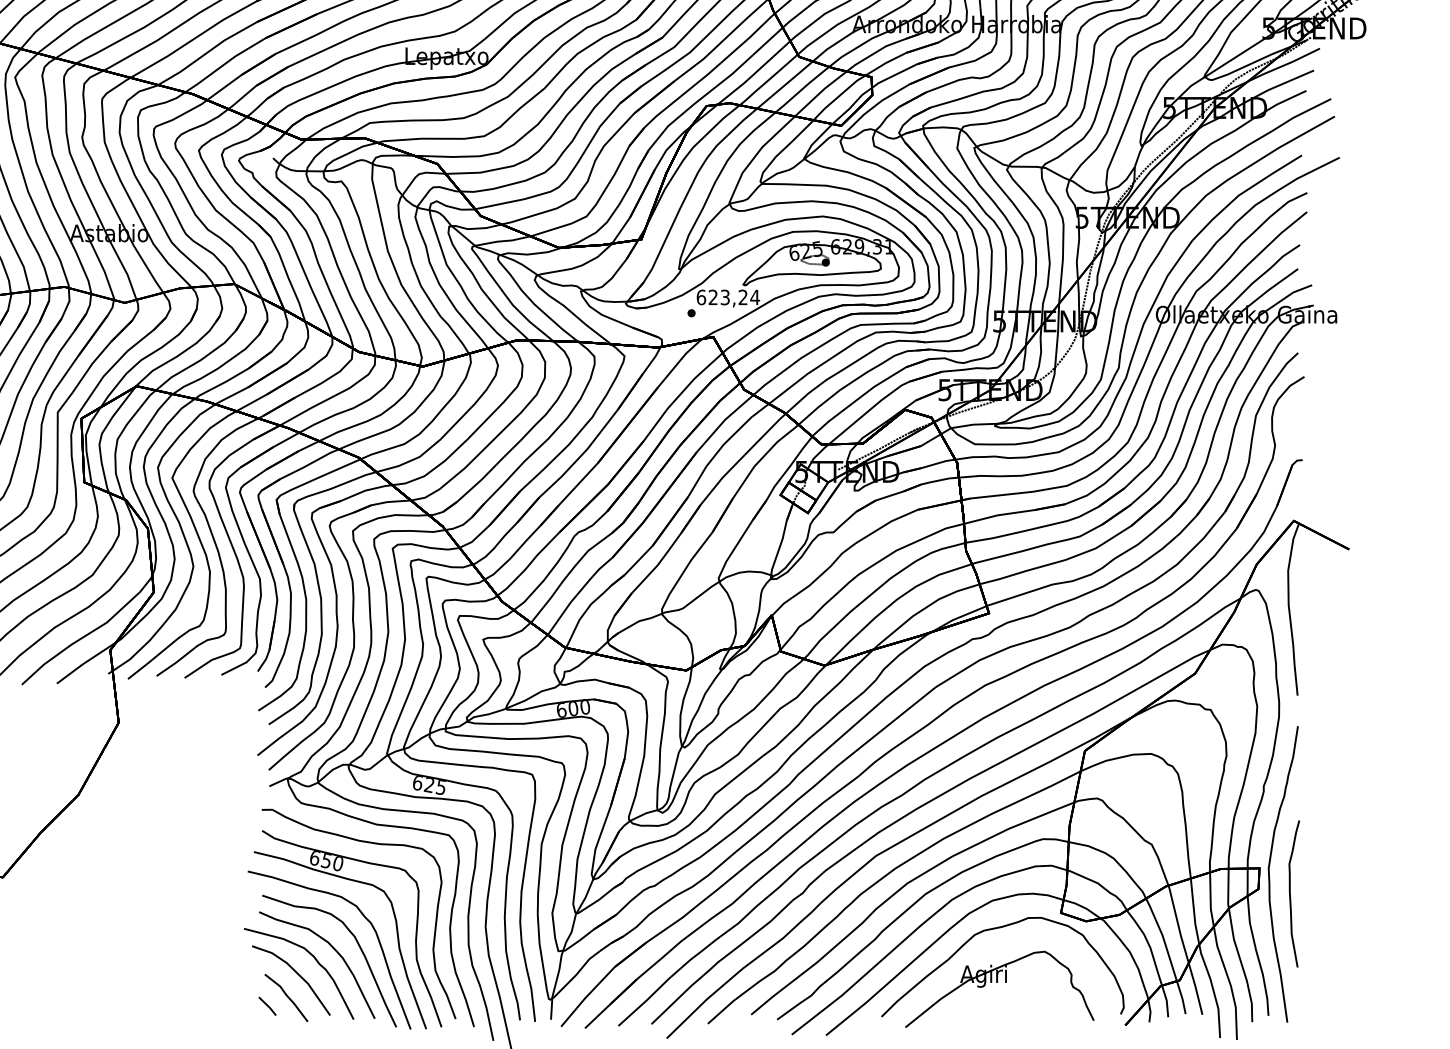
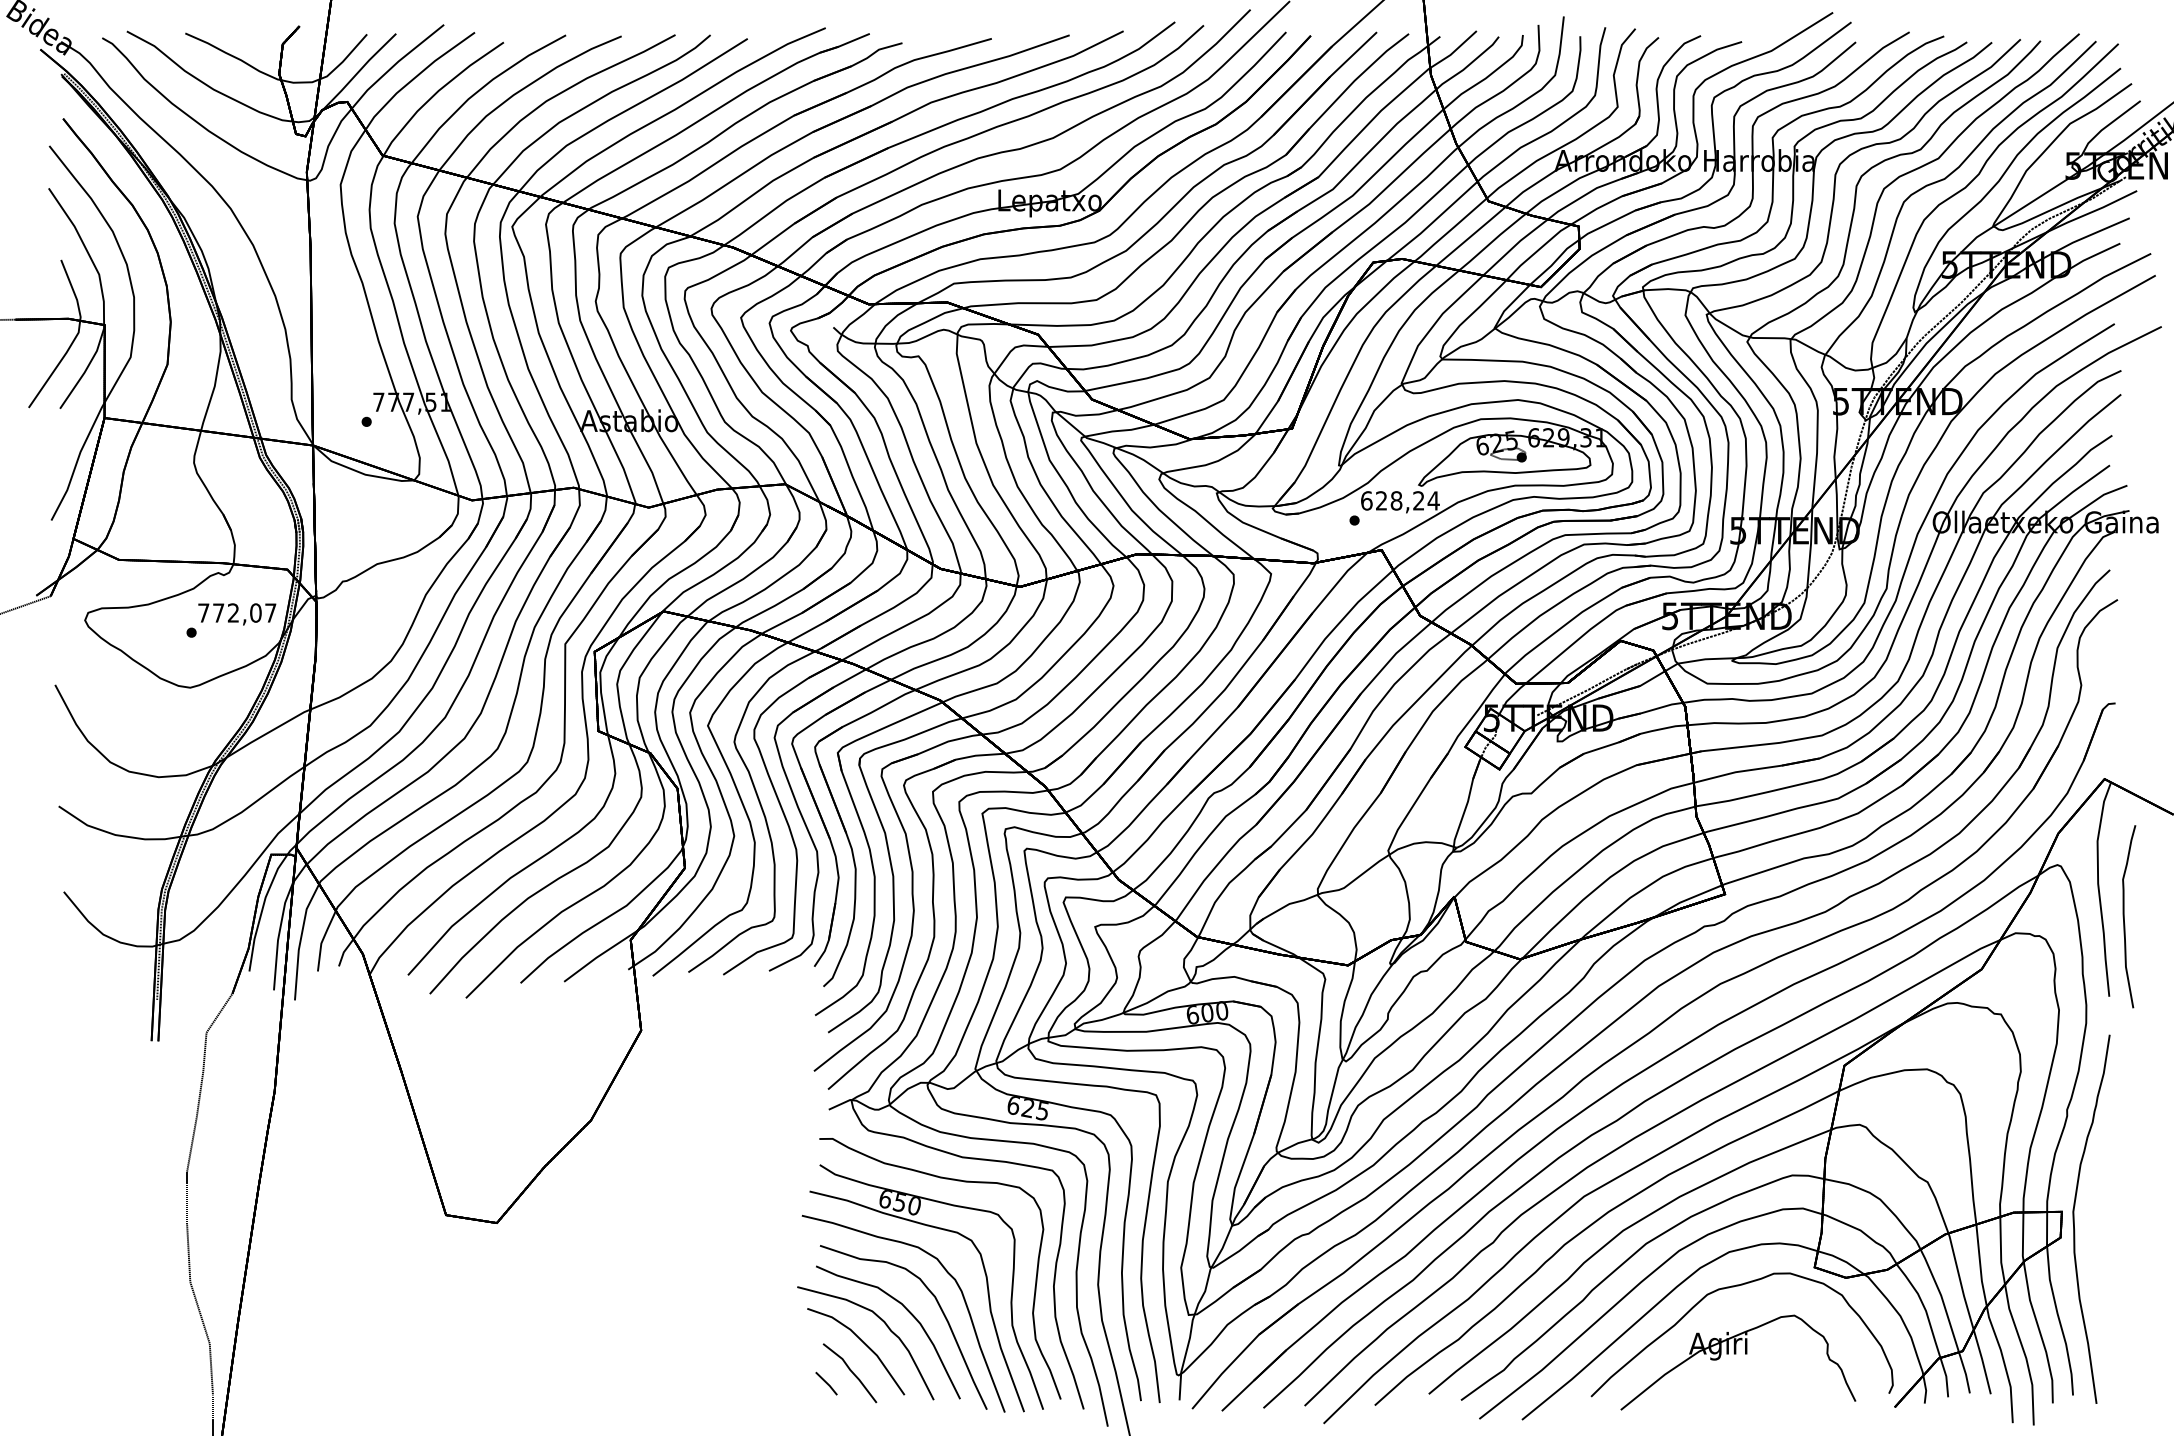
text: (725, 297) -> (1396, 500), 623,24 -> 628,24
part: (1294, 893) -> (2129, 916), moved

